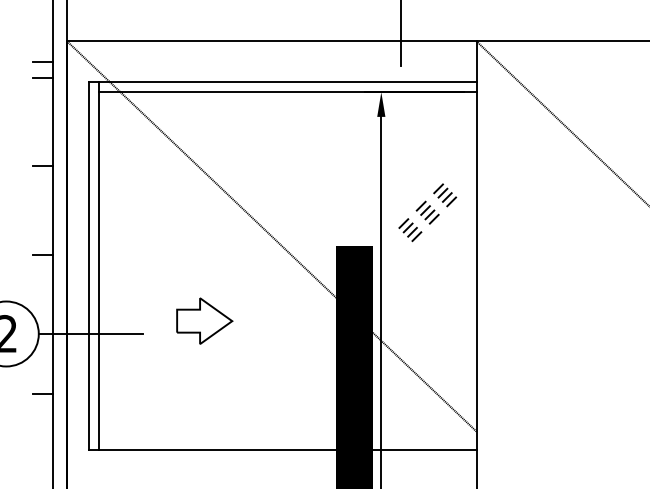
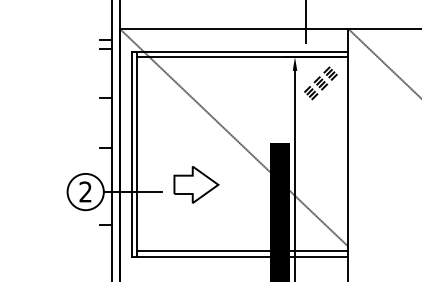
part: (426, 212) -> (320, 83), moved
part: (204, 320) -> (196, 184), size x1.43
line: (287, 440) -> (242, 251), added

